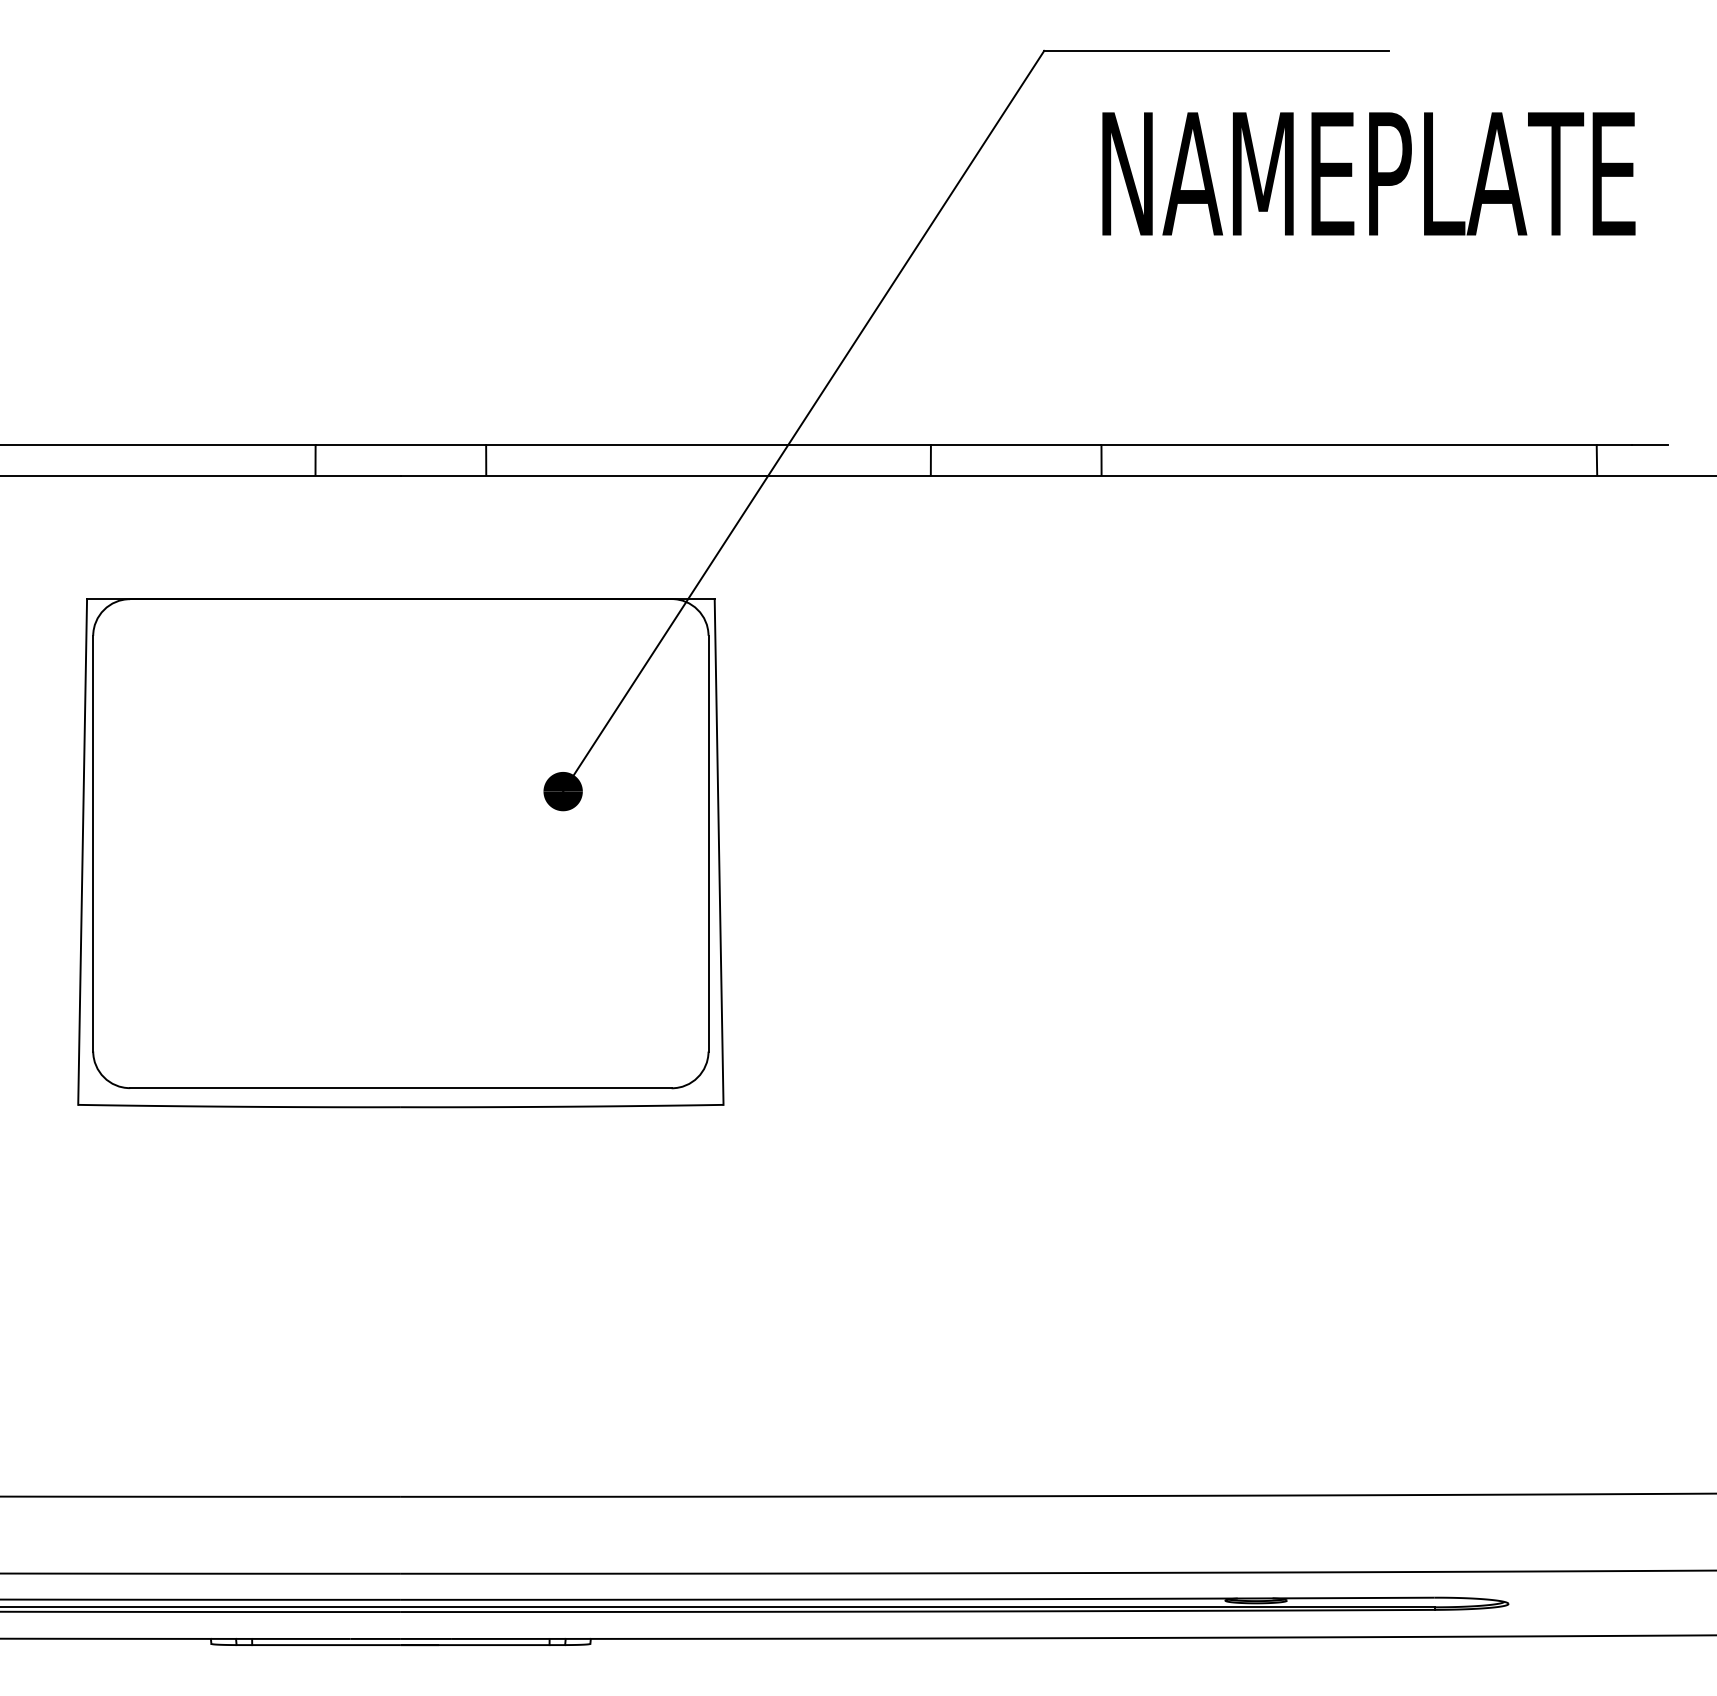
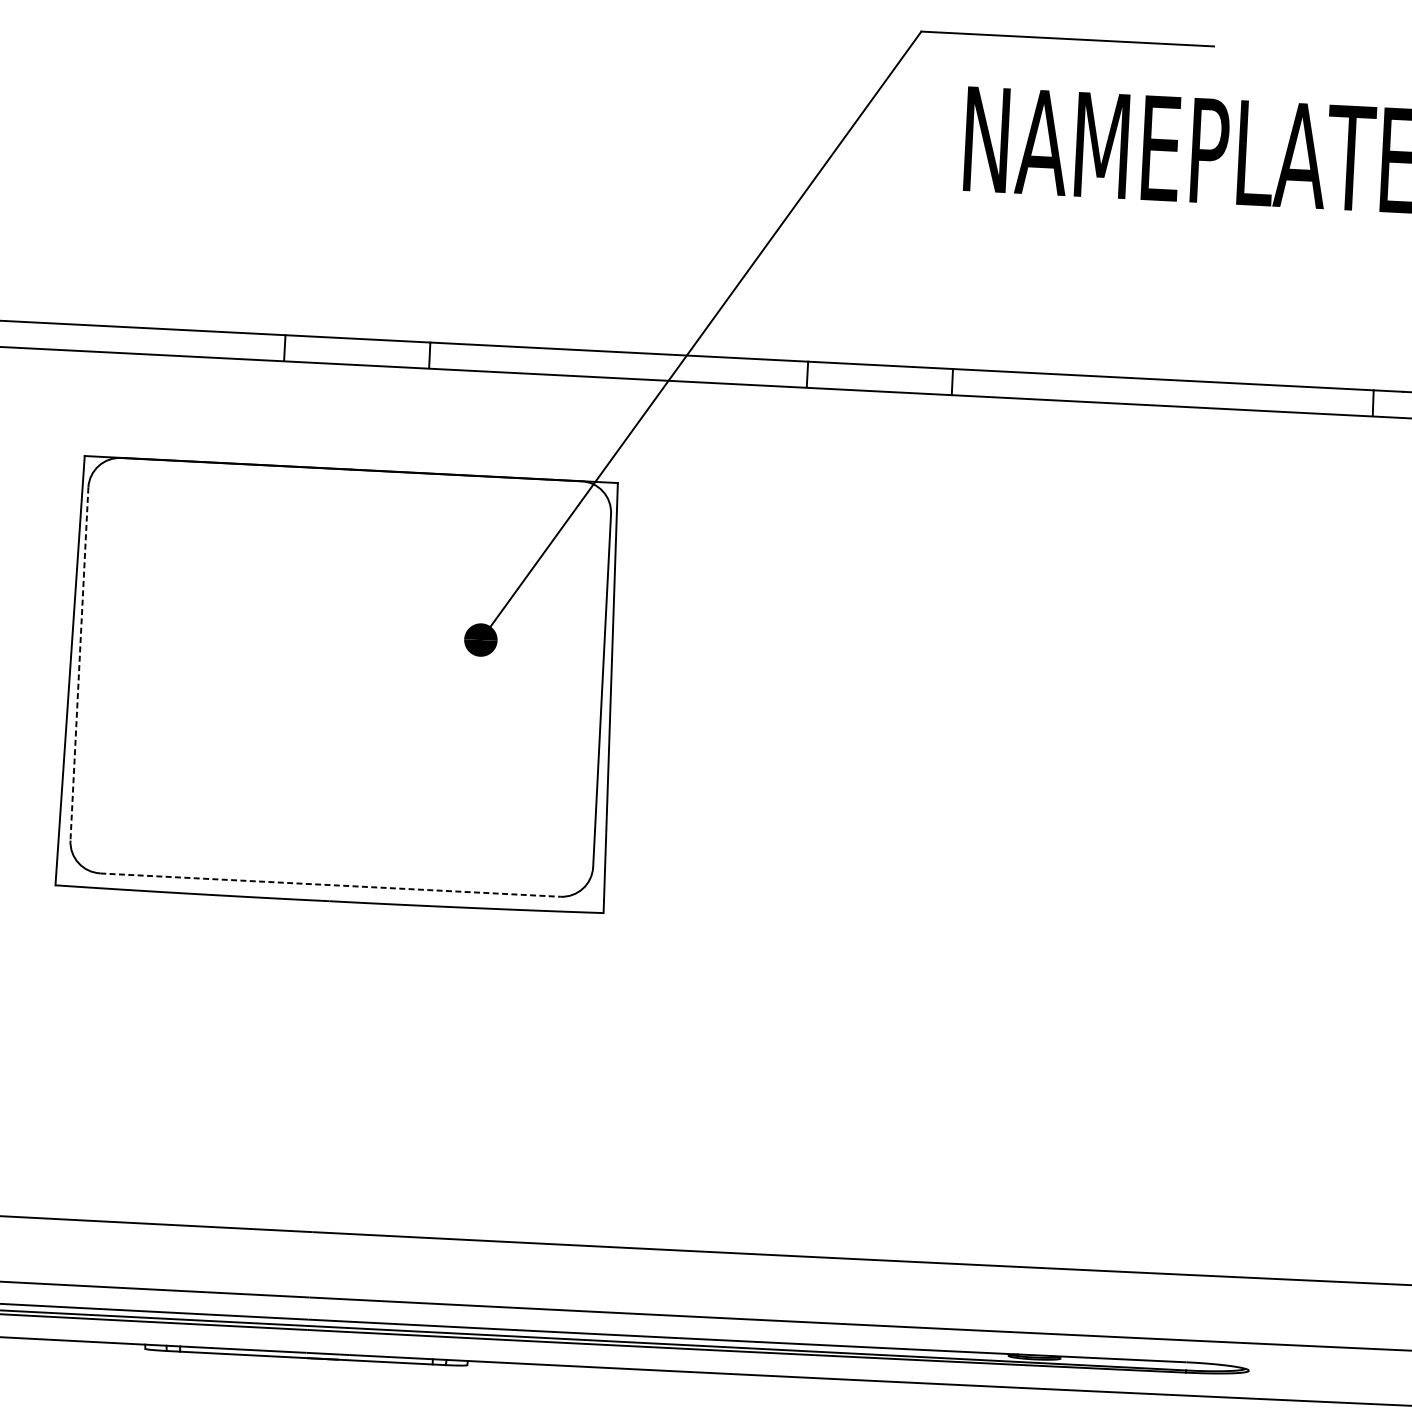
line: (93, 843) -> (79, 663), solid -> dashed
line: (400, 1088) -> (329, 885), solid -> dashed

